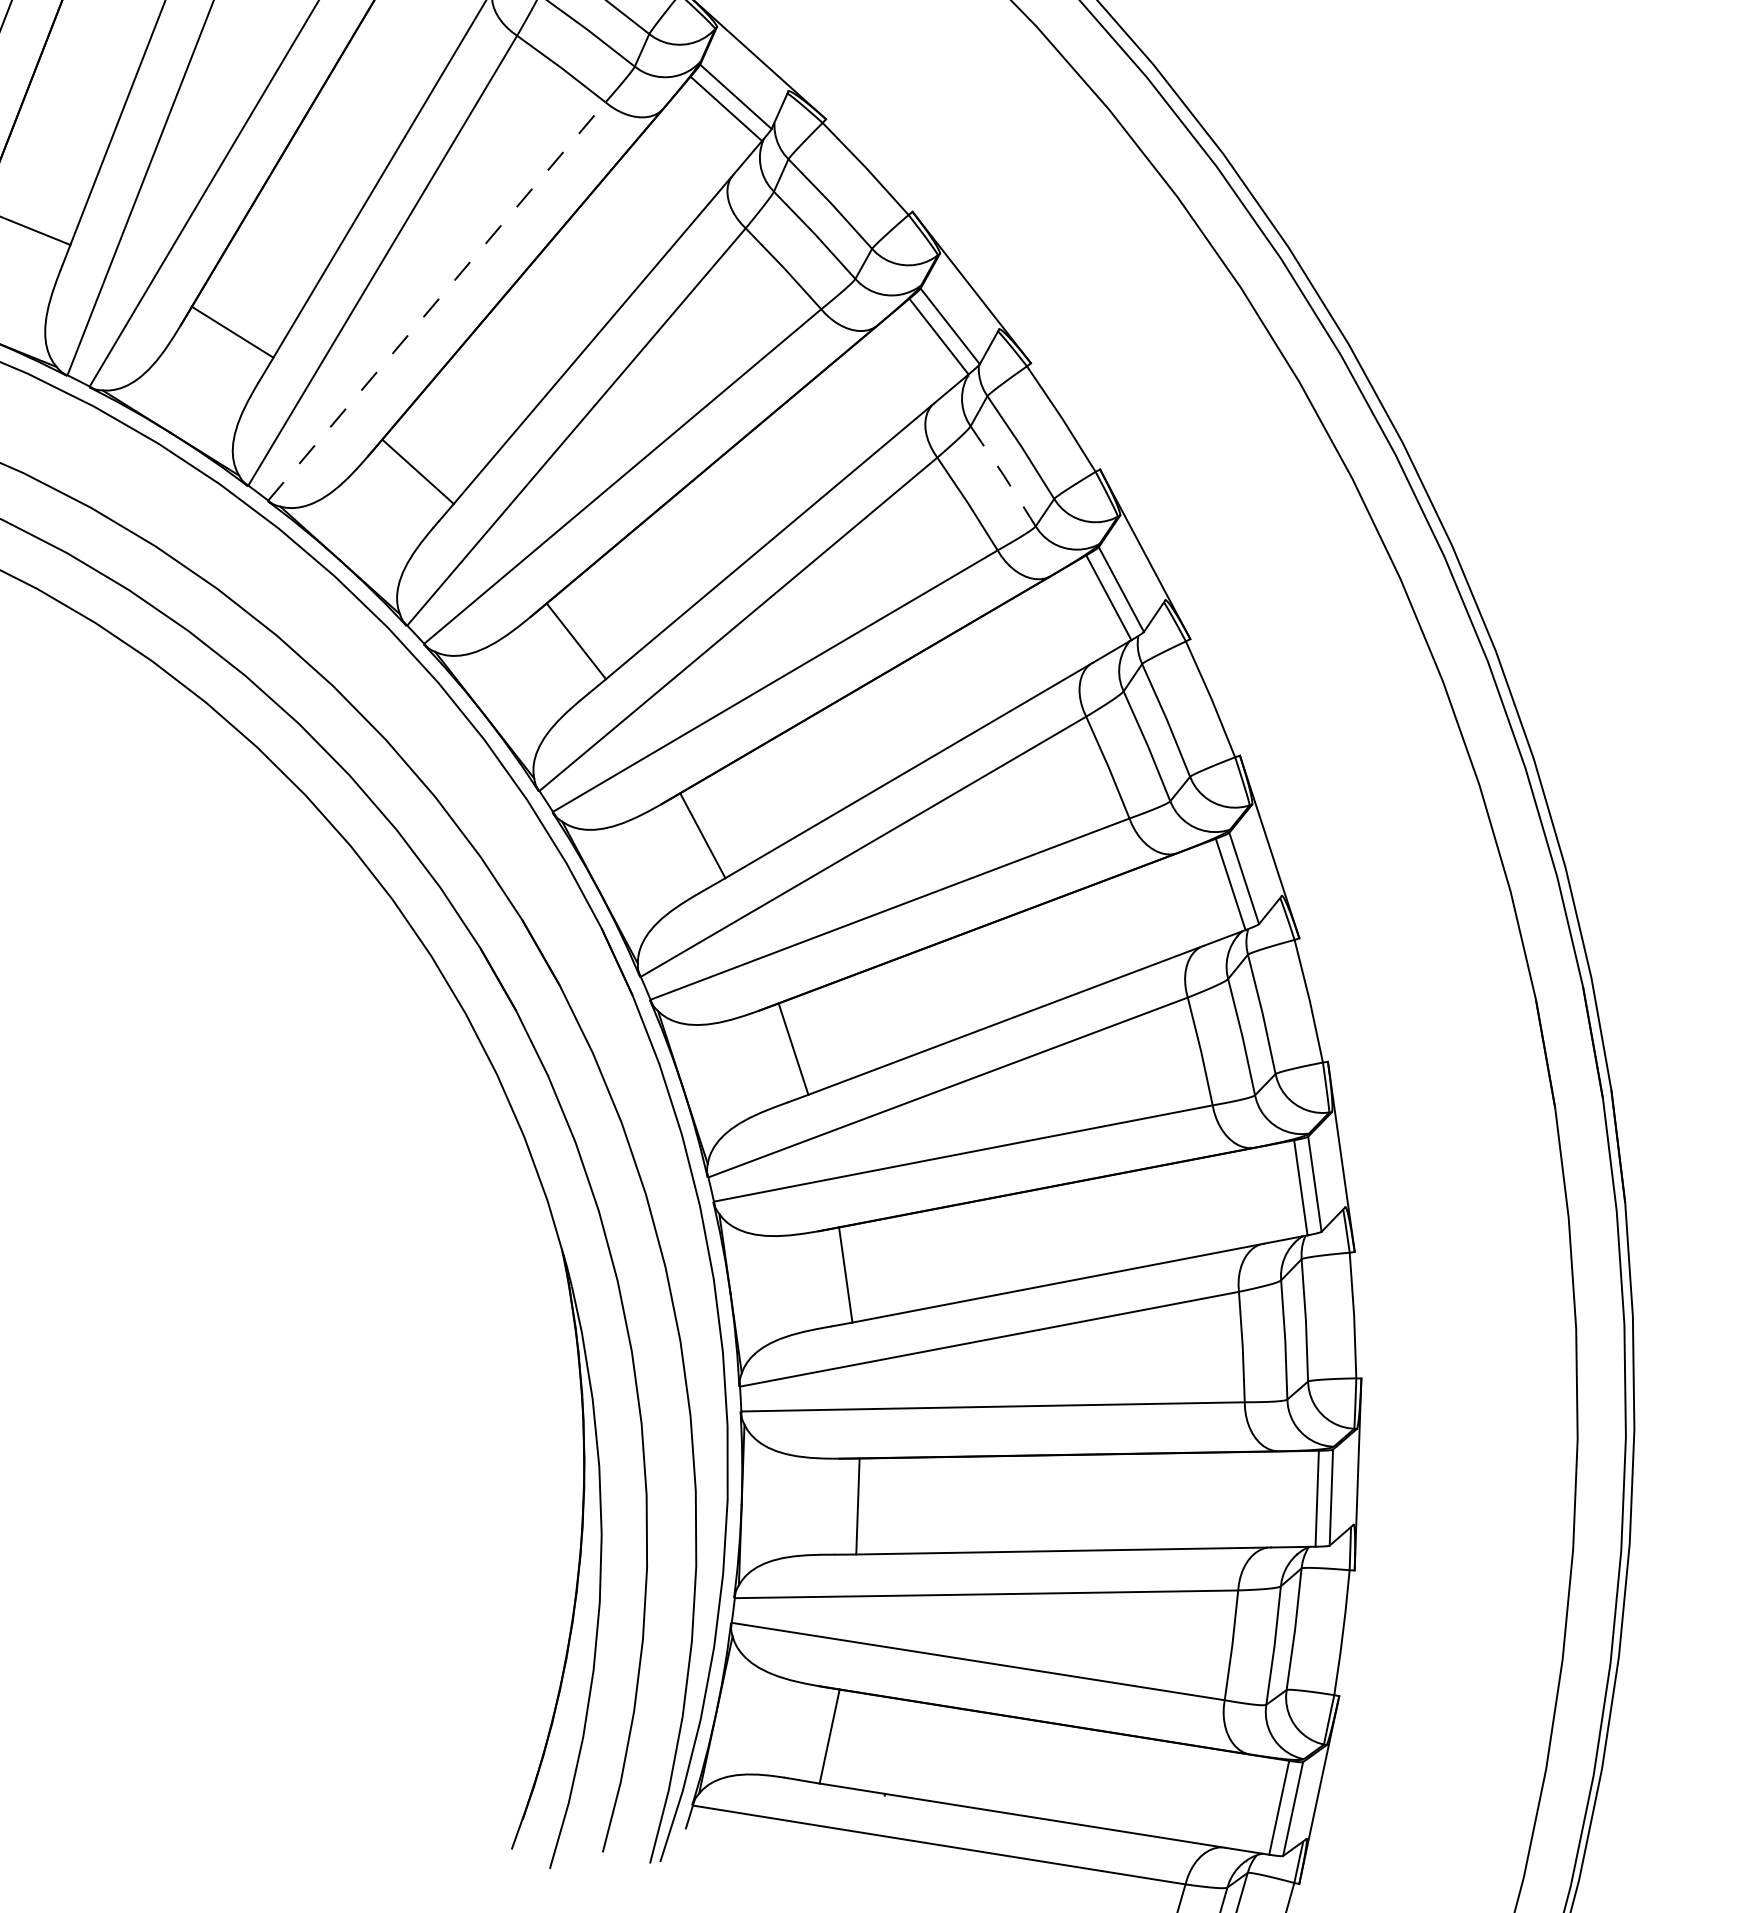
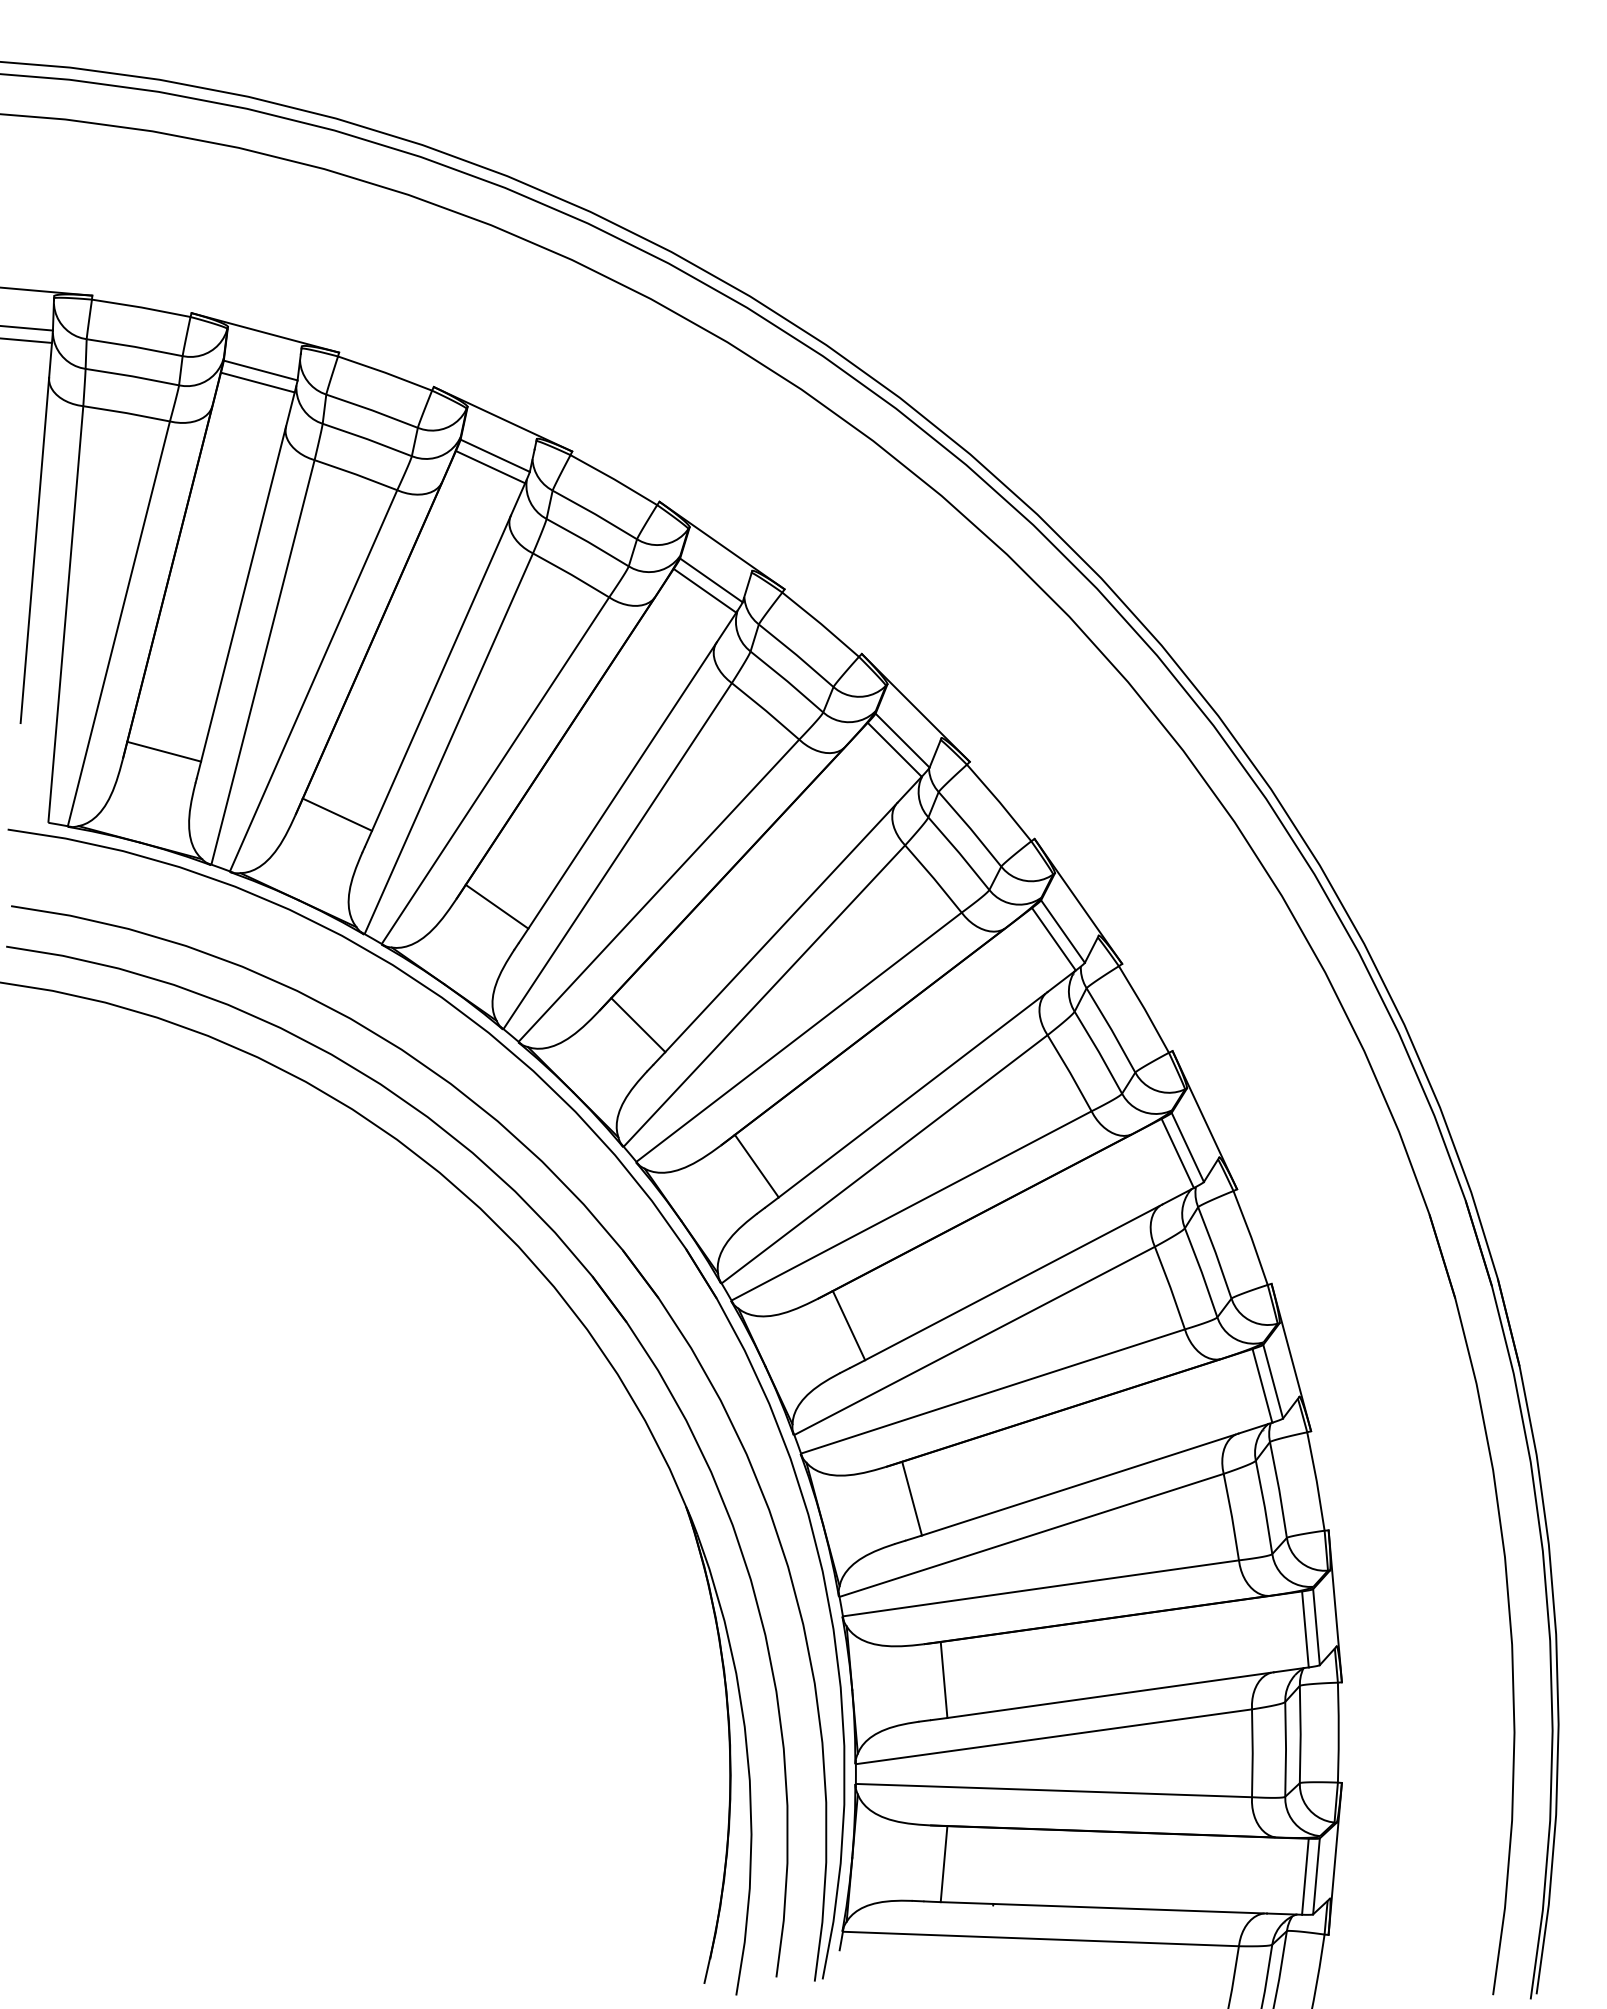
line: (436, 301) -> (495, 770), dashed -> solid
line: (1004, 476) -> (959, 853), dashed -> solid

